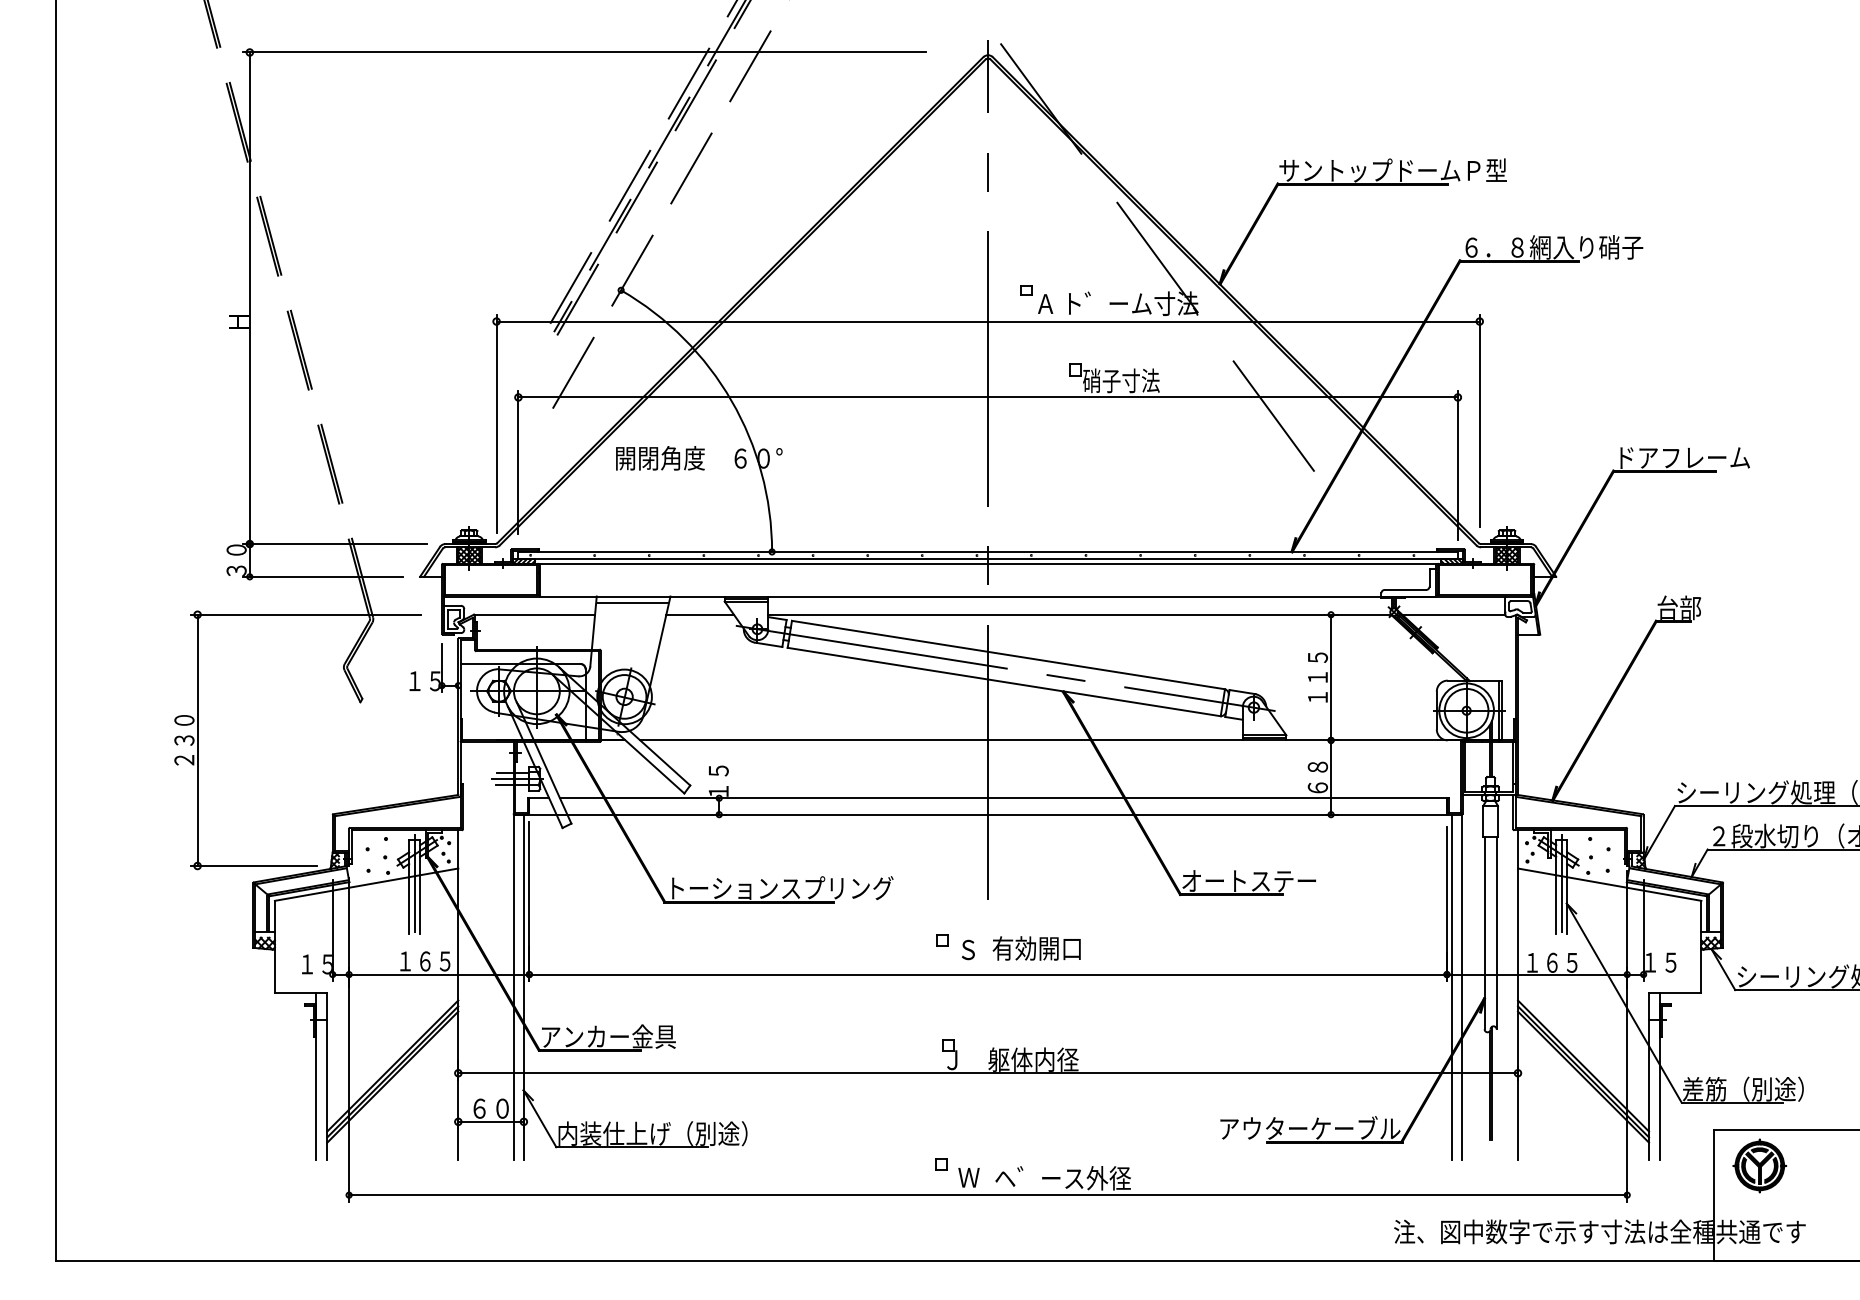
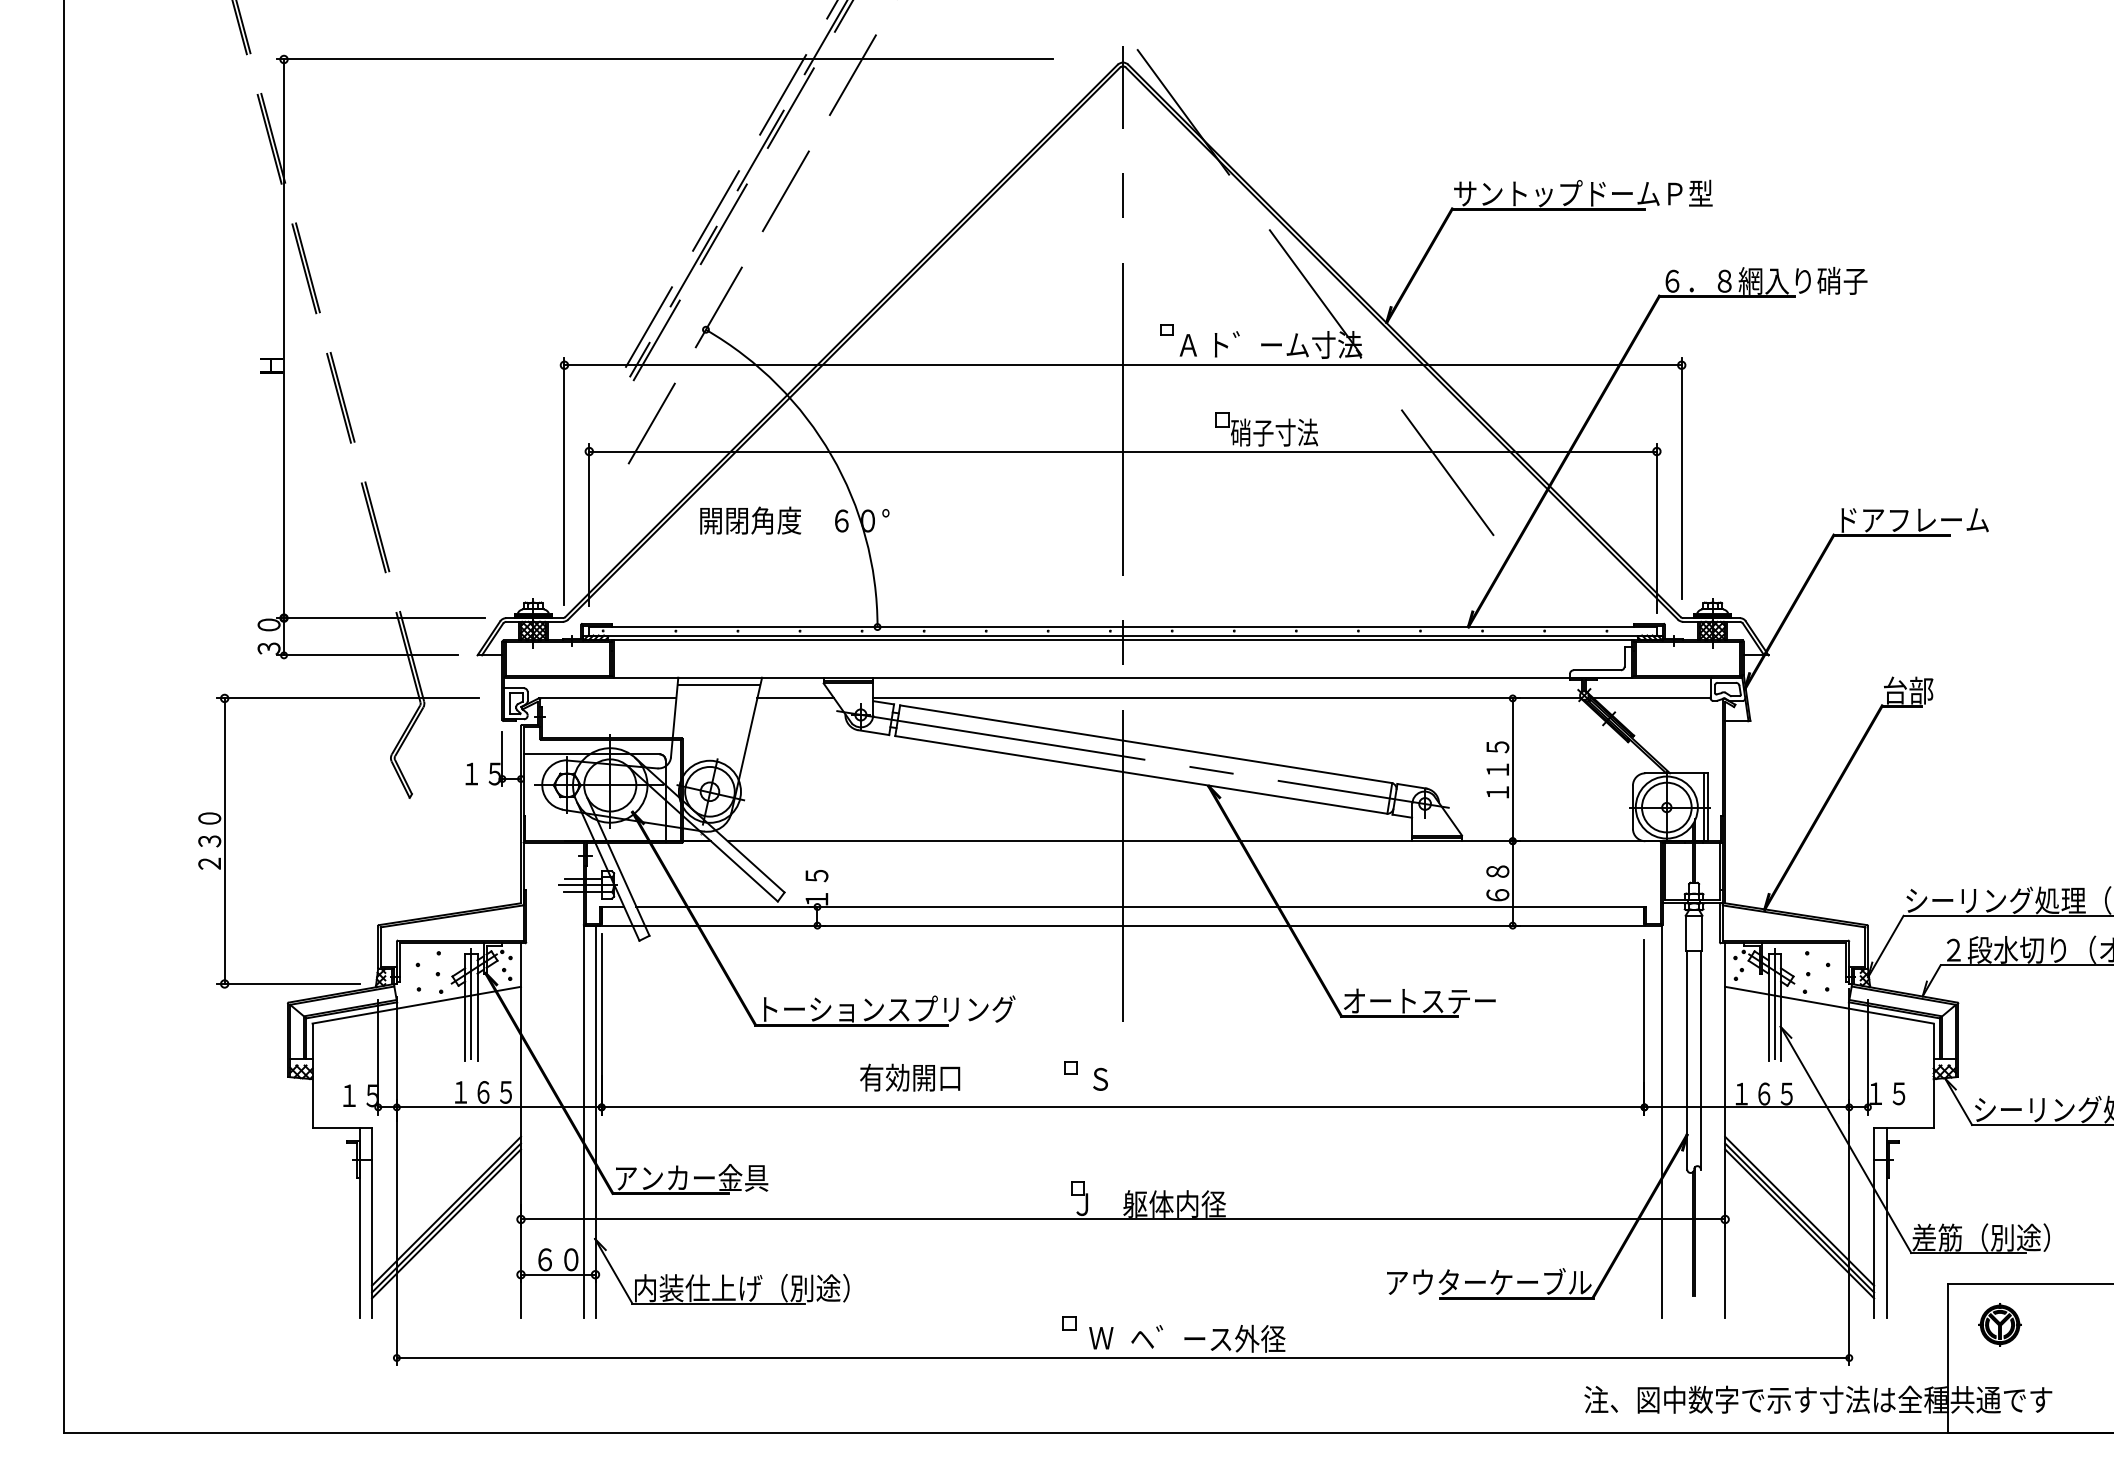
text: (1036, 948) -> (909, 1077), moved
line: (1452, 987) -> (1650, 1122), removed
part: (1759, 1165) -> (1999, 1324), size x0.7

